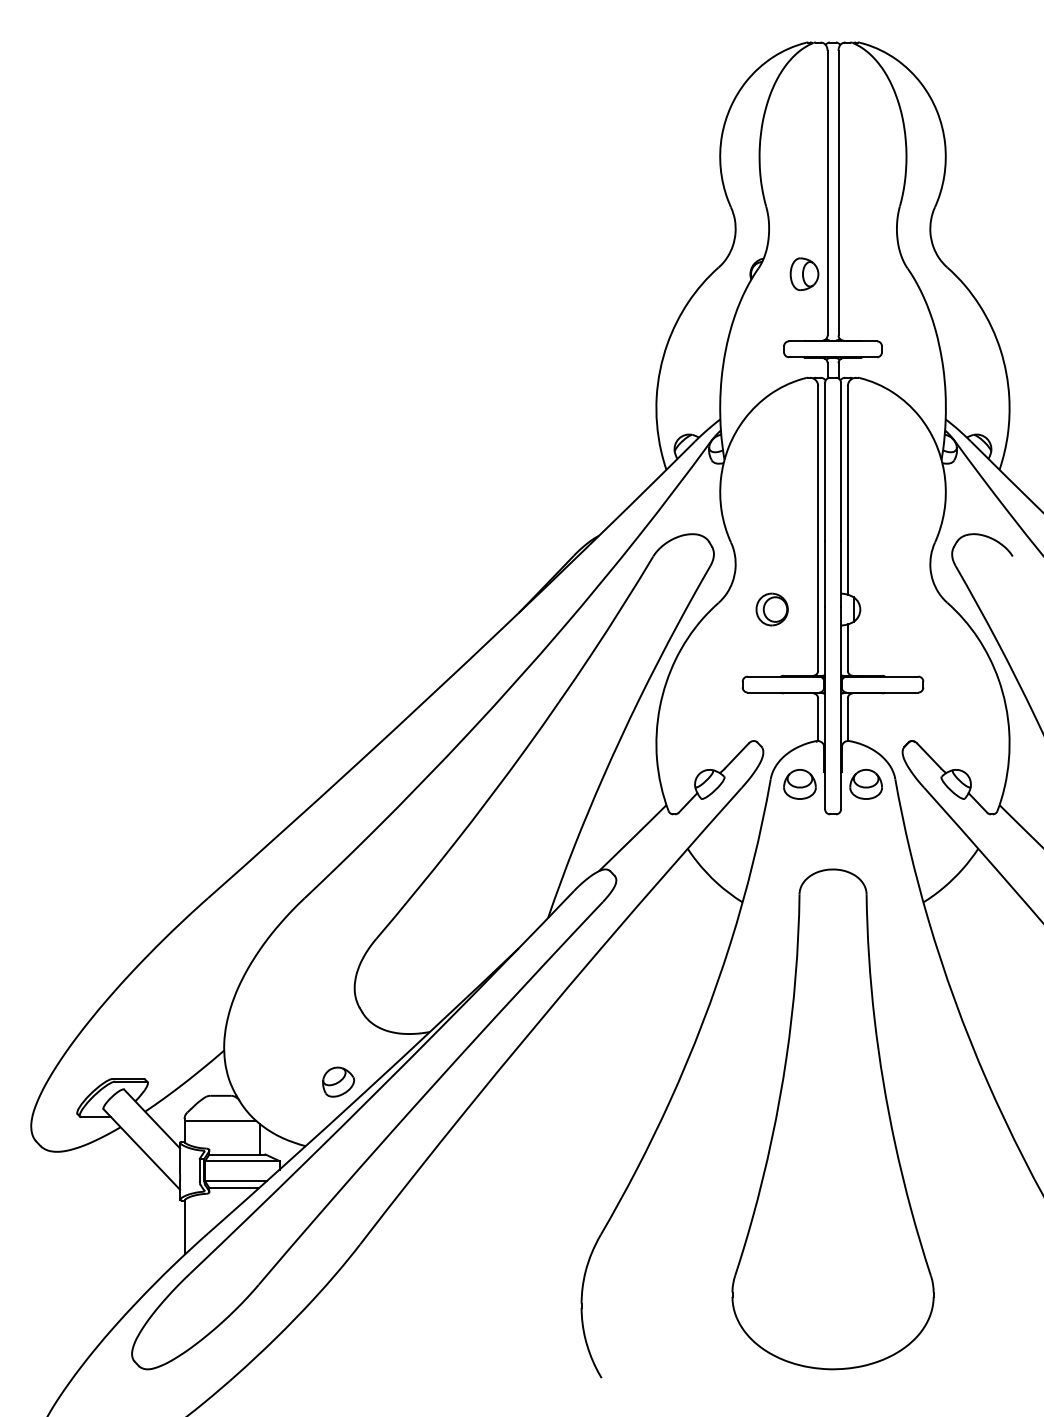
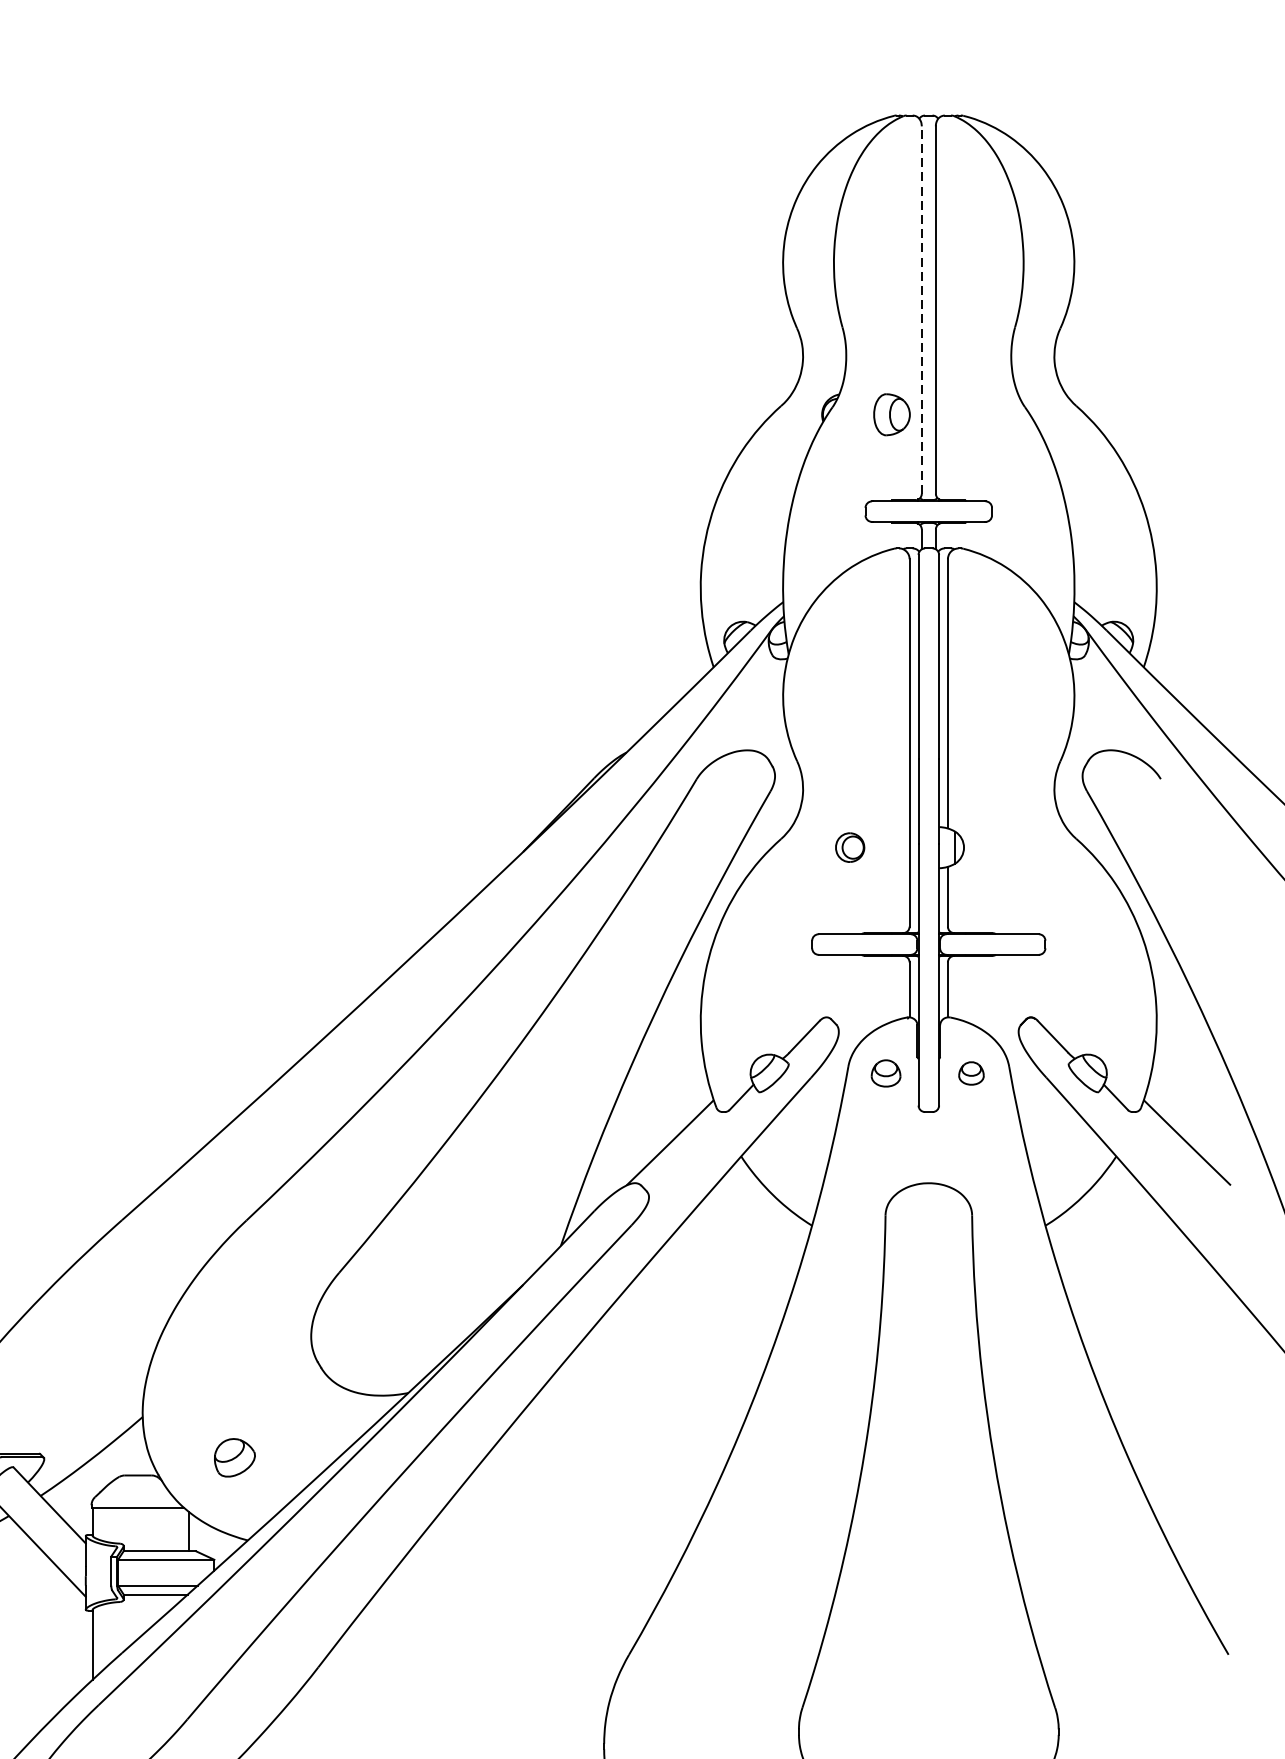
line: (827, 192) -> (921, 309), solid -> dashed
part: (771, 609) -> (849, 847), size x0.7
part: (799, 784) -> (885, 1073), size x0.7
part: (865, 784) -> (970, 1073), size x0.6
part: (338, 1081) -> (234, 1456), moved

